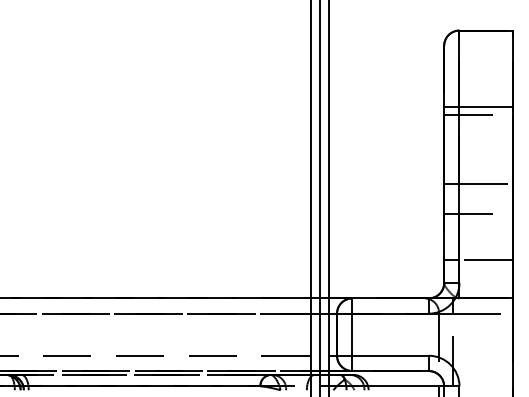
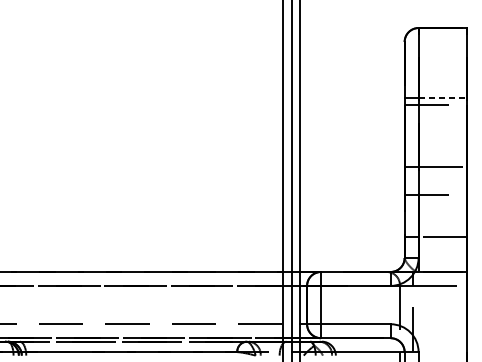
line: (486, 107) -> (443, 98), solid -> dashed

